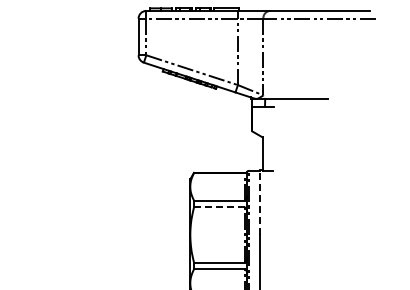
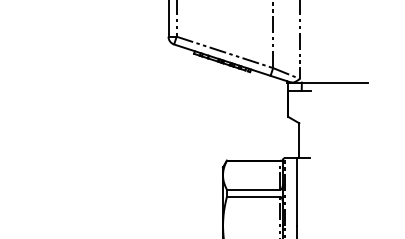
line: (260, 202) -> (296, 191), dashed -> solid
line: (219, 207) -> (253, 197), dashed -> solid

